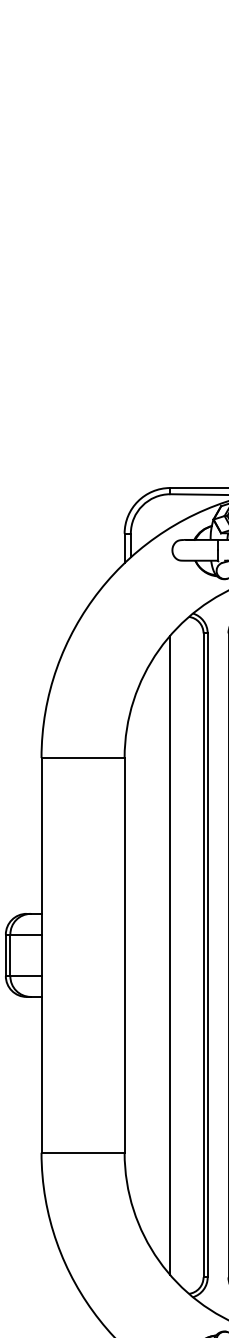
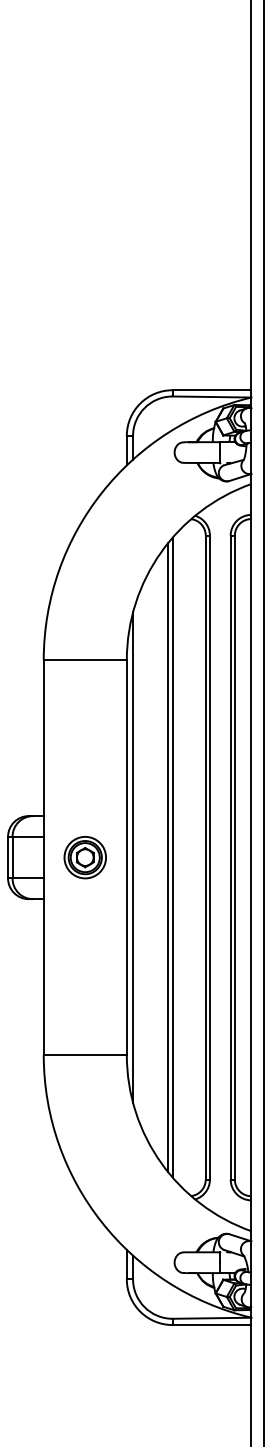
part: (82, 955) -> (84, 857), added
line: (131, 955) -> (133, 857), added
line: (166, 955) -> (168, 857), added

